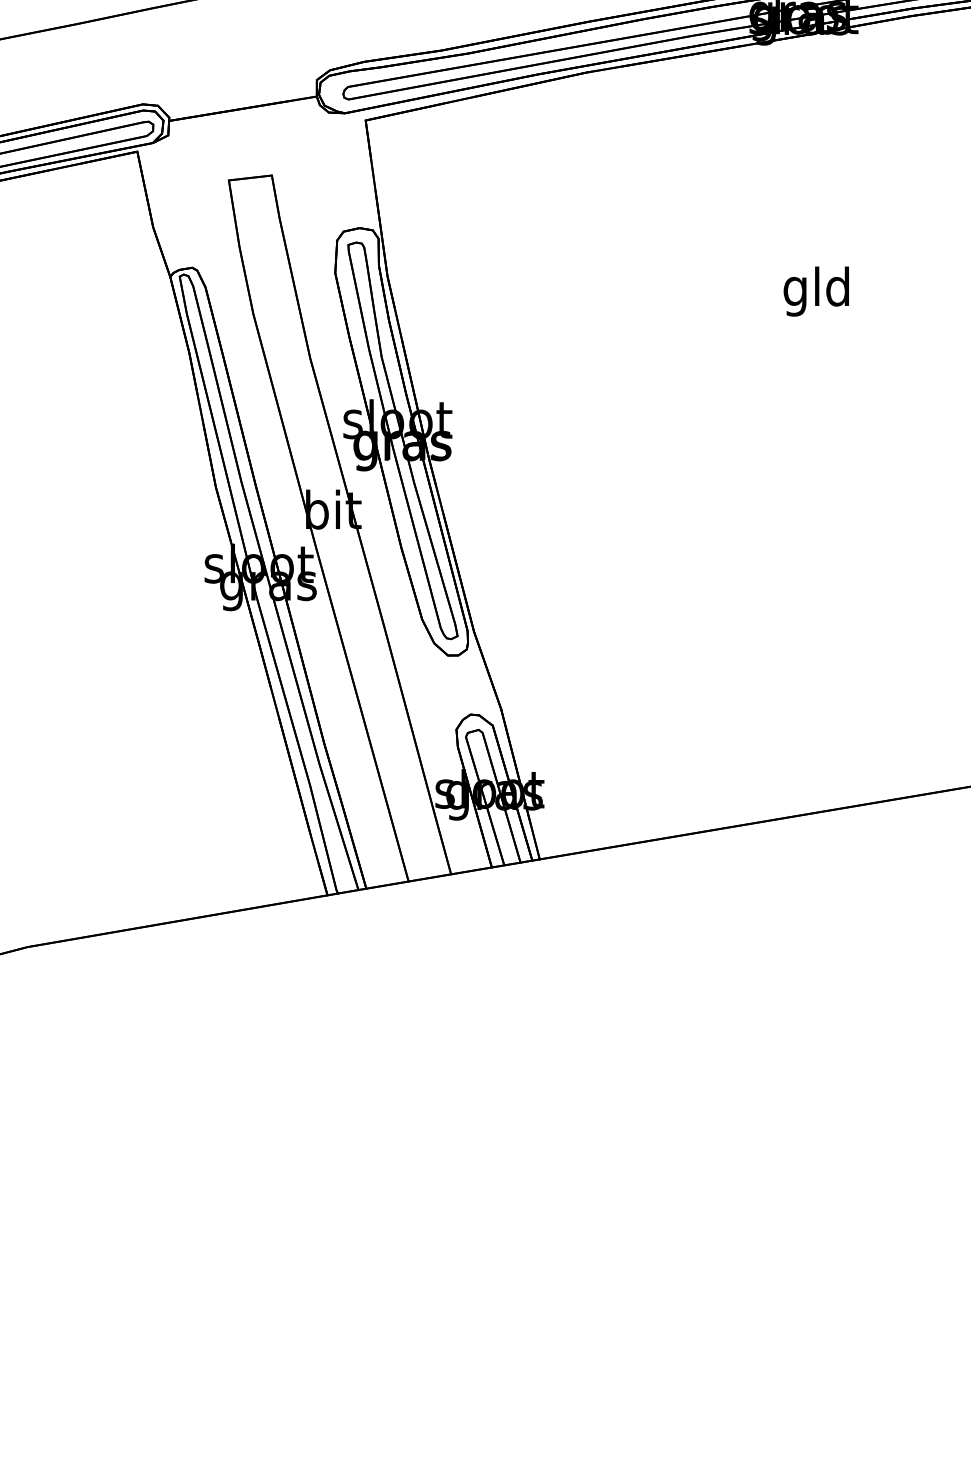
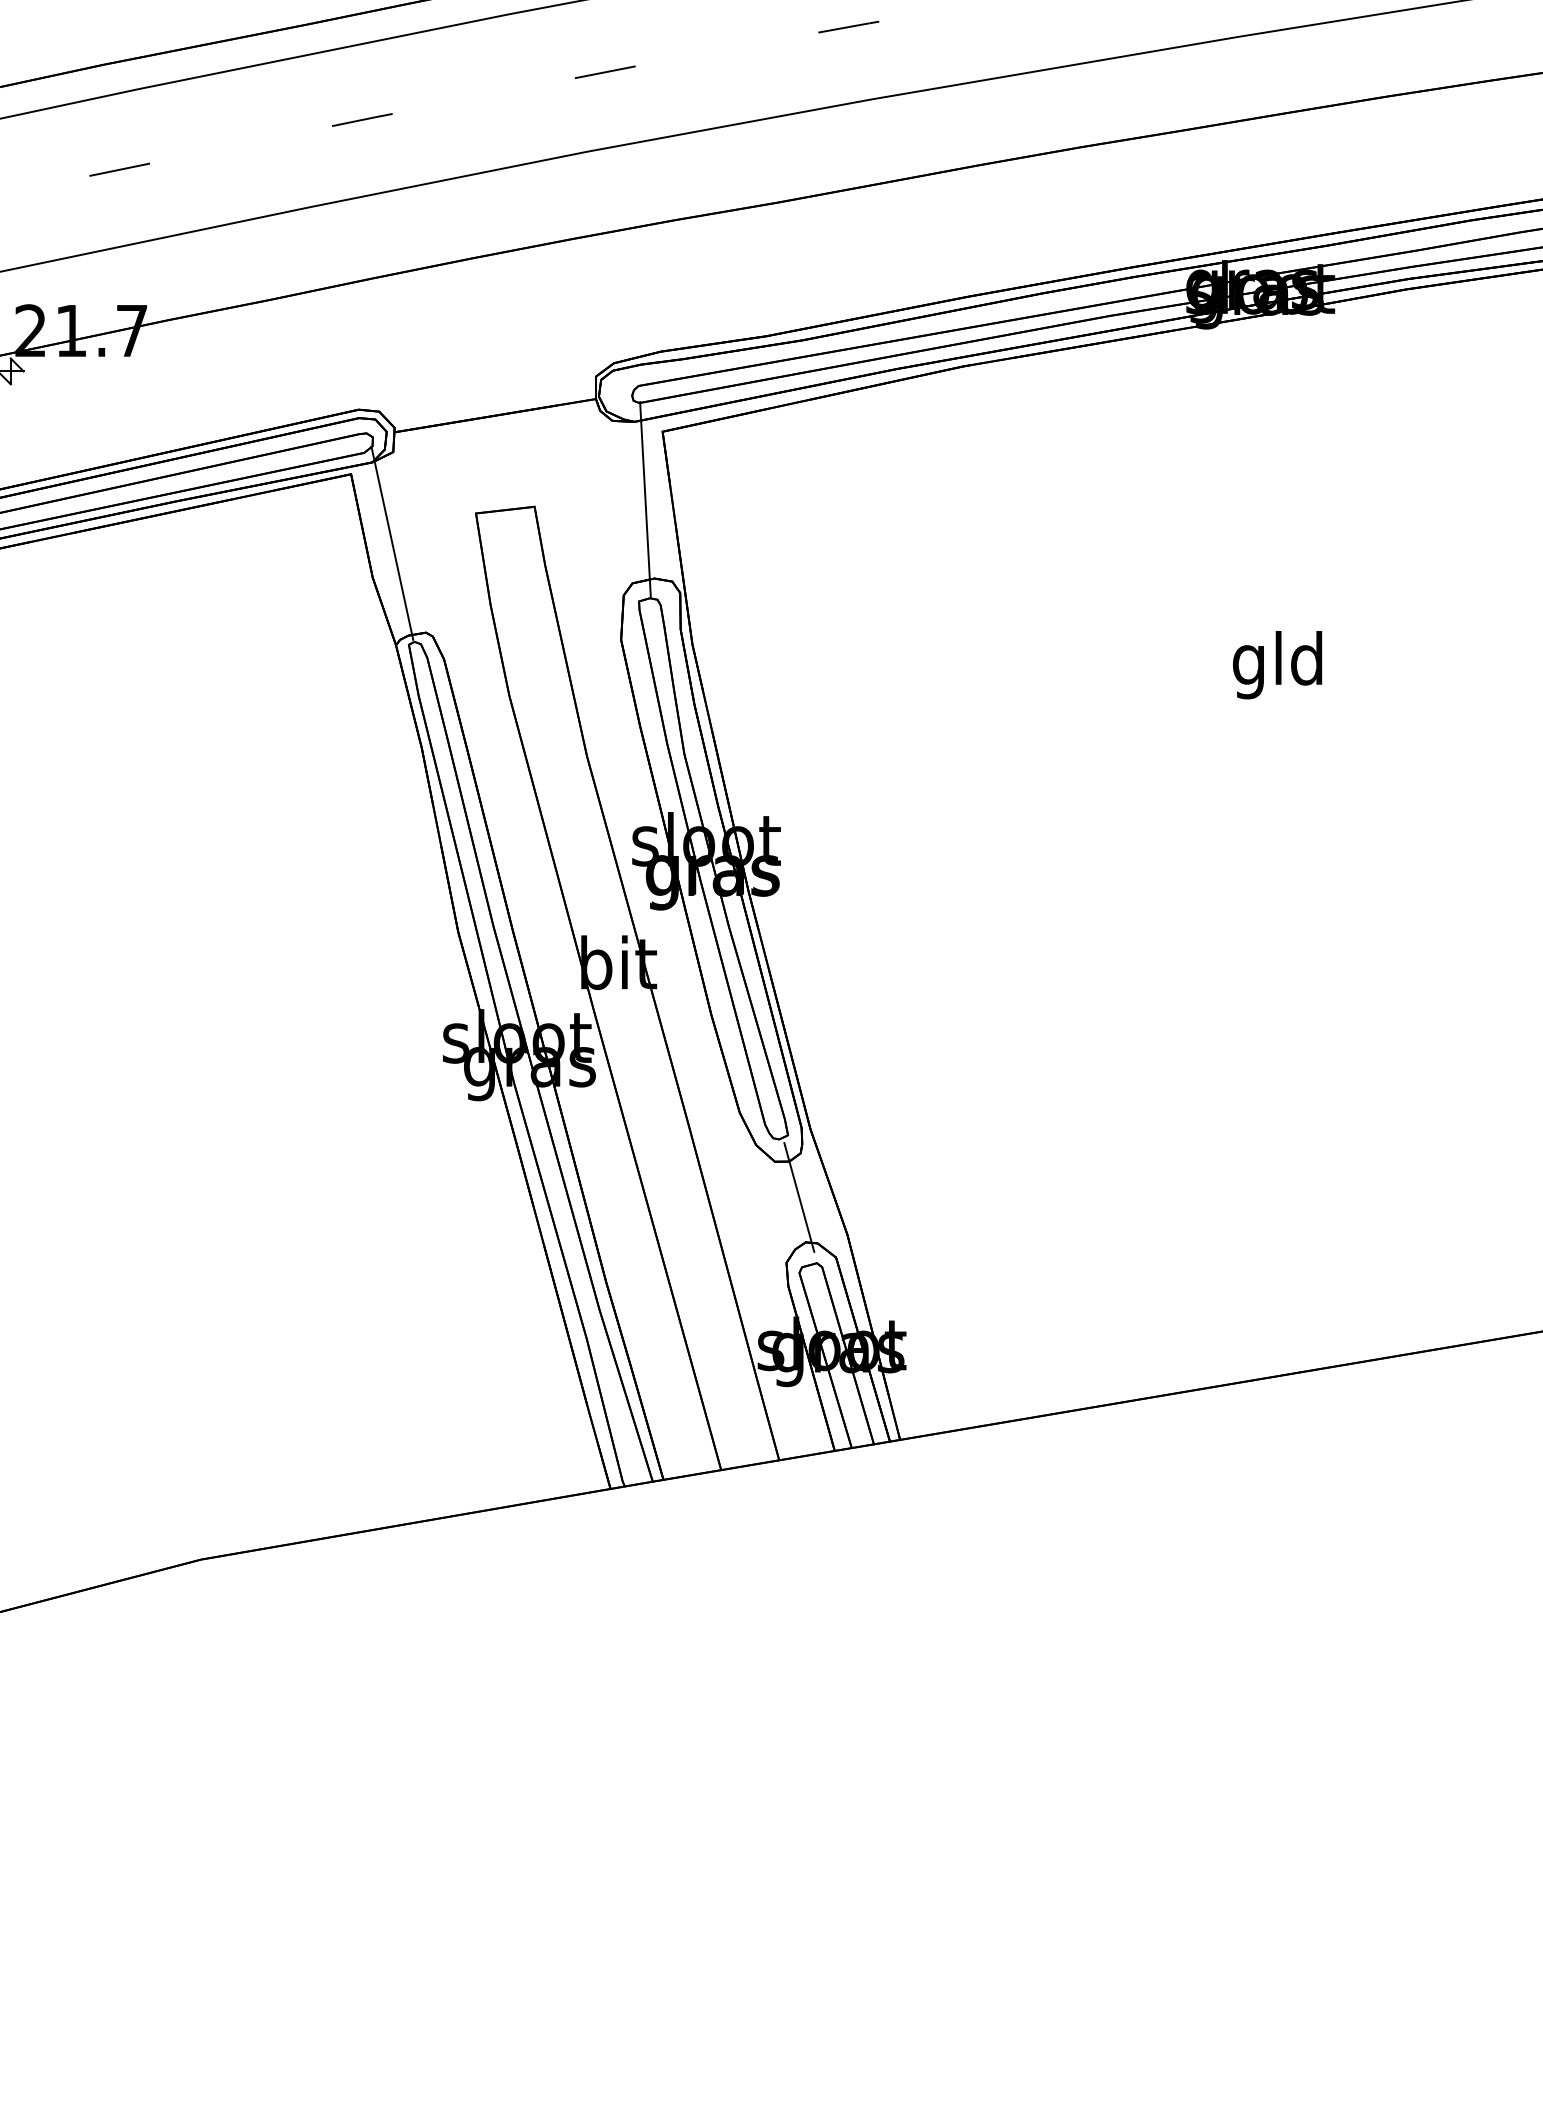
line: (353, 170) -> (645, 499), added
line: (167, 201) -> (392, 542), added
line: (466, 681) -> (799, 1197), added

